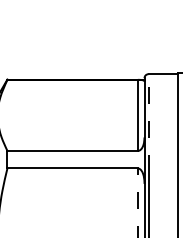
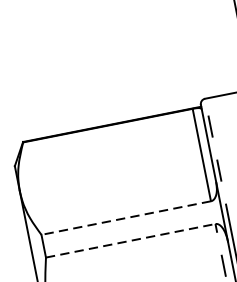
line: (72, 150) -> (125, 217), solid -> dashed
line: (73, 168) -> (131, 240), solid -> dashed

